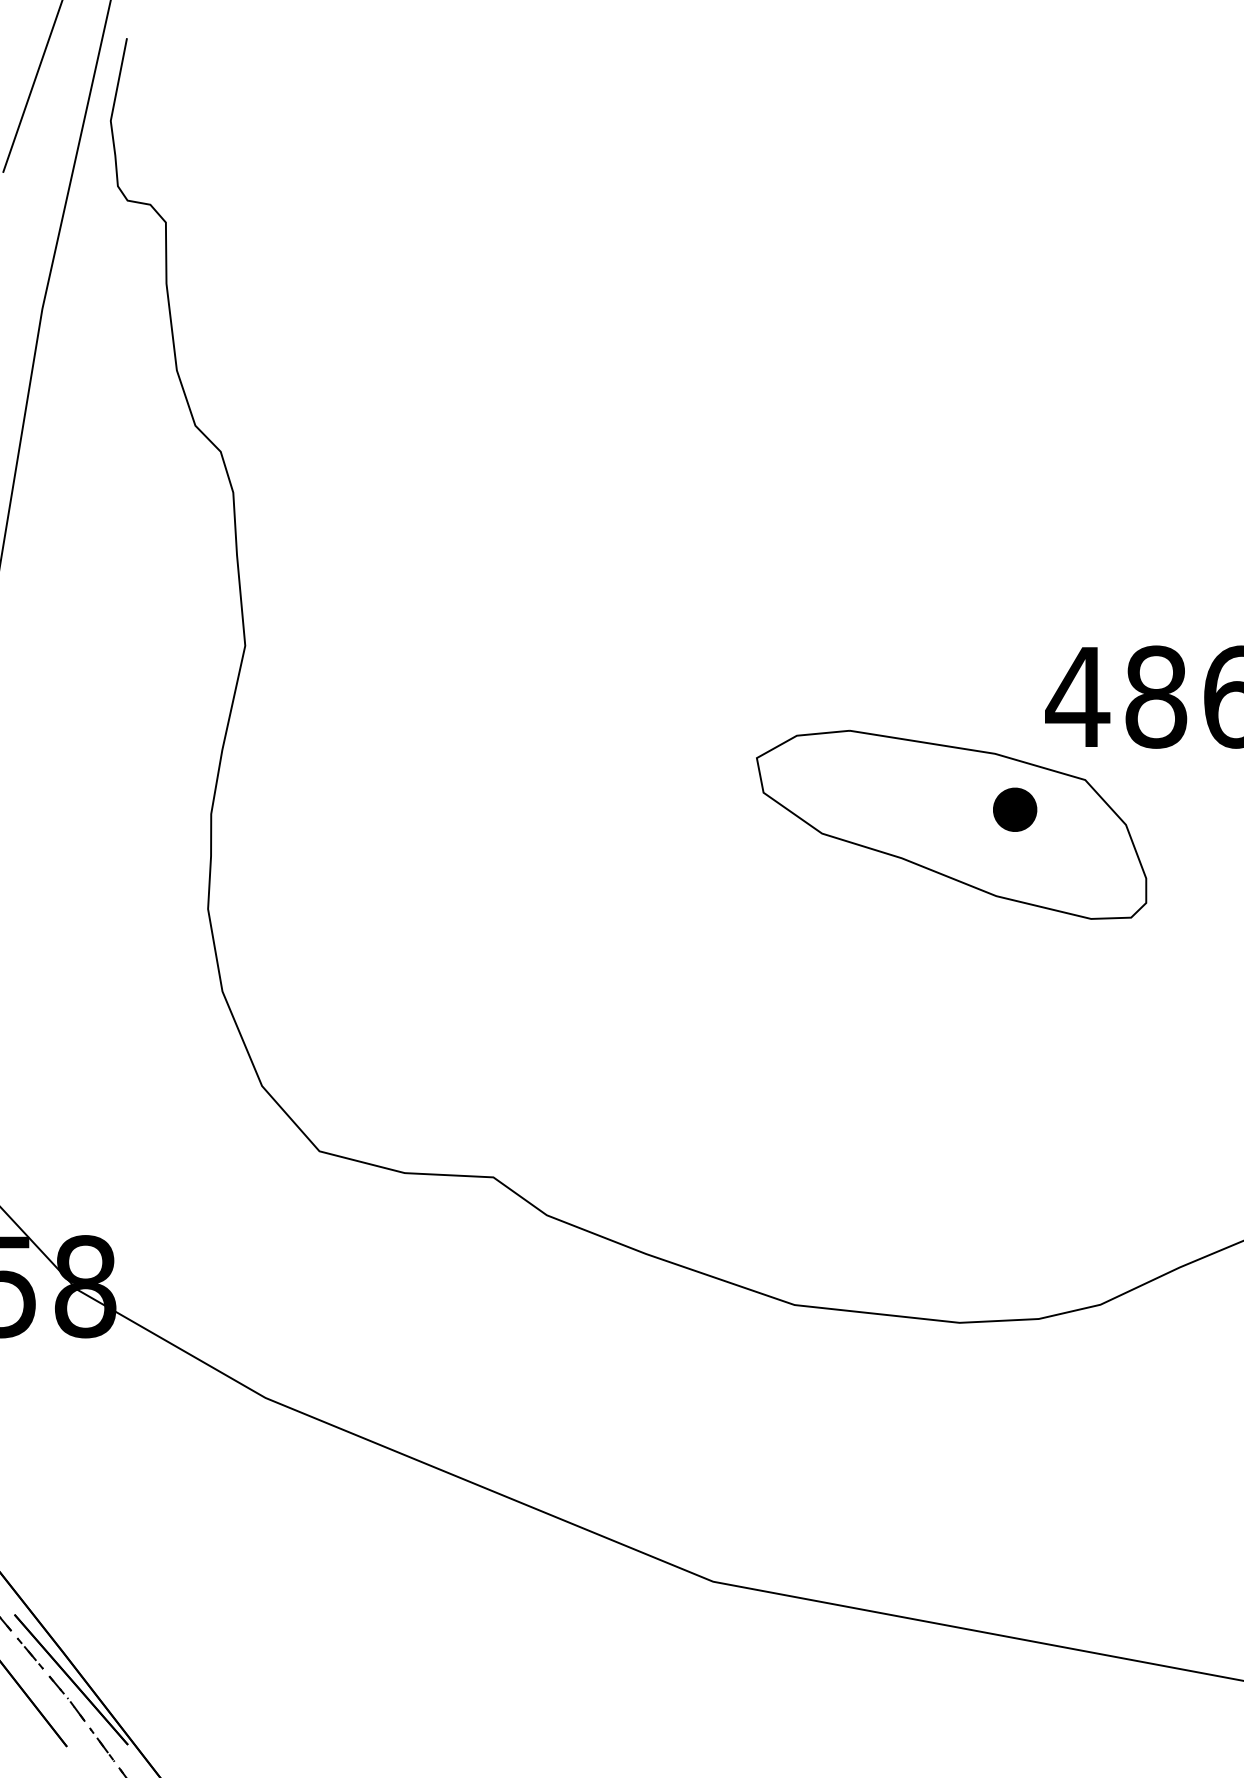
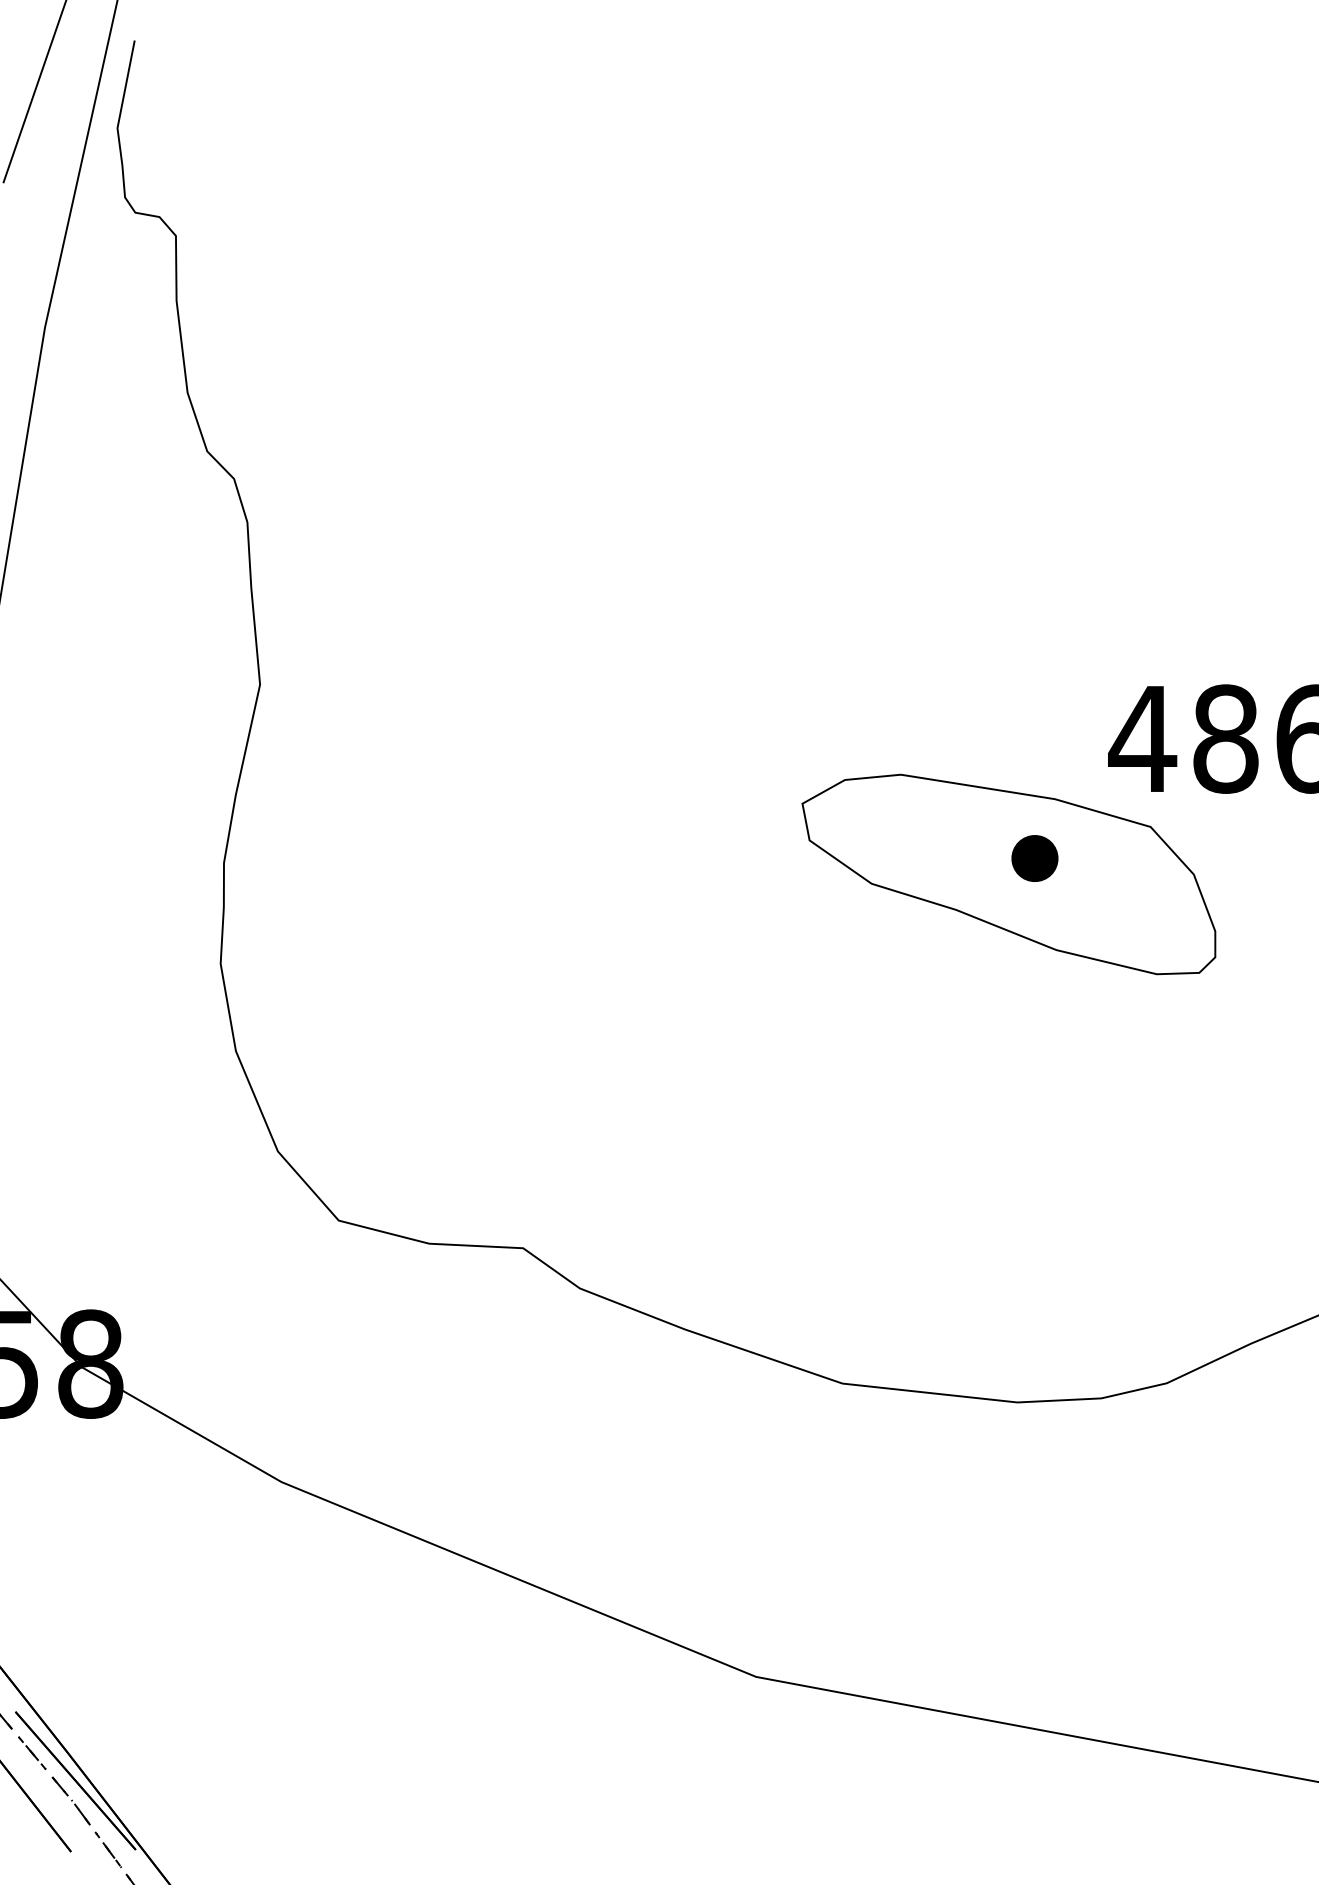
part: (1015, 809) -> (1035, 858), moved

